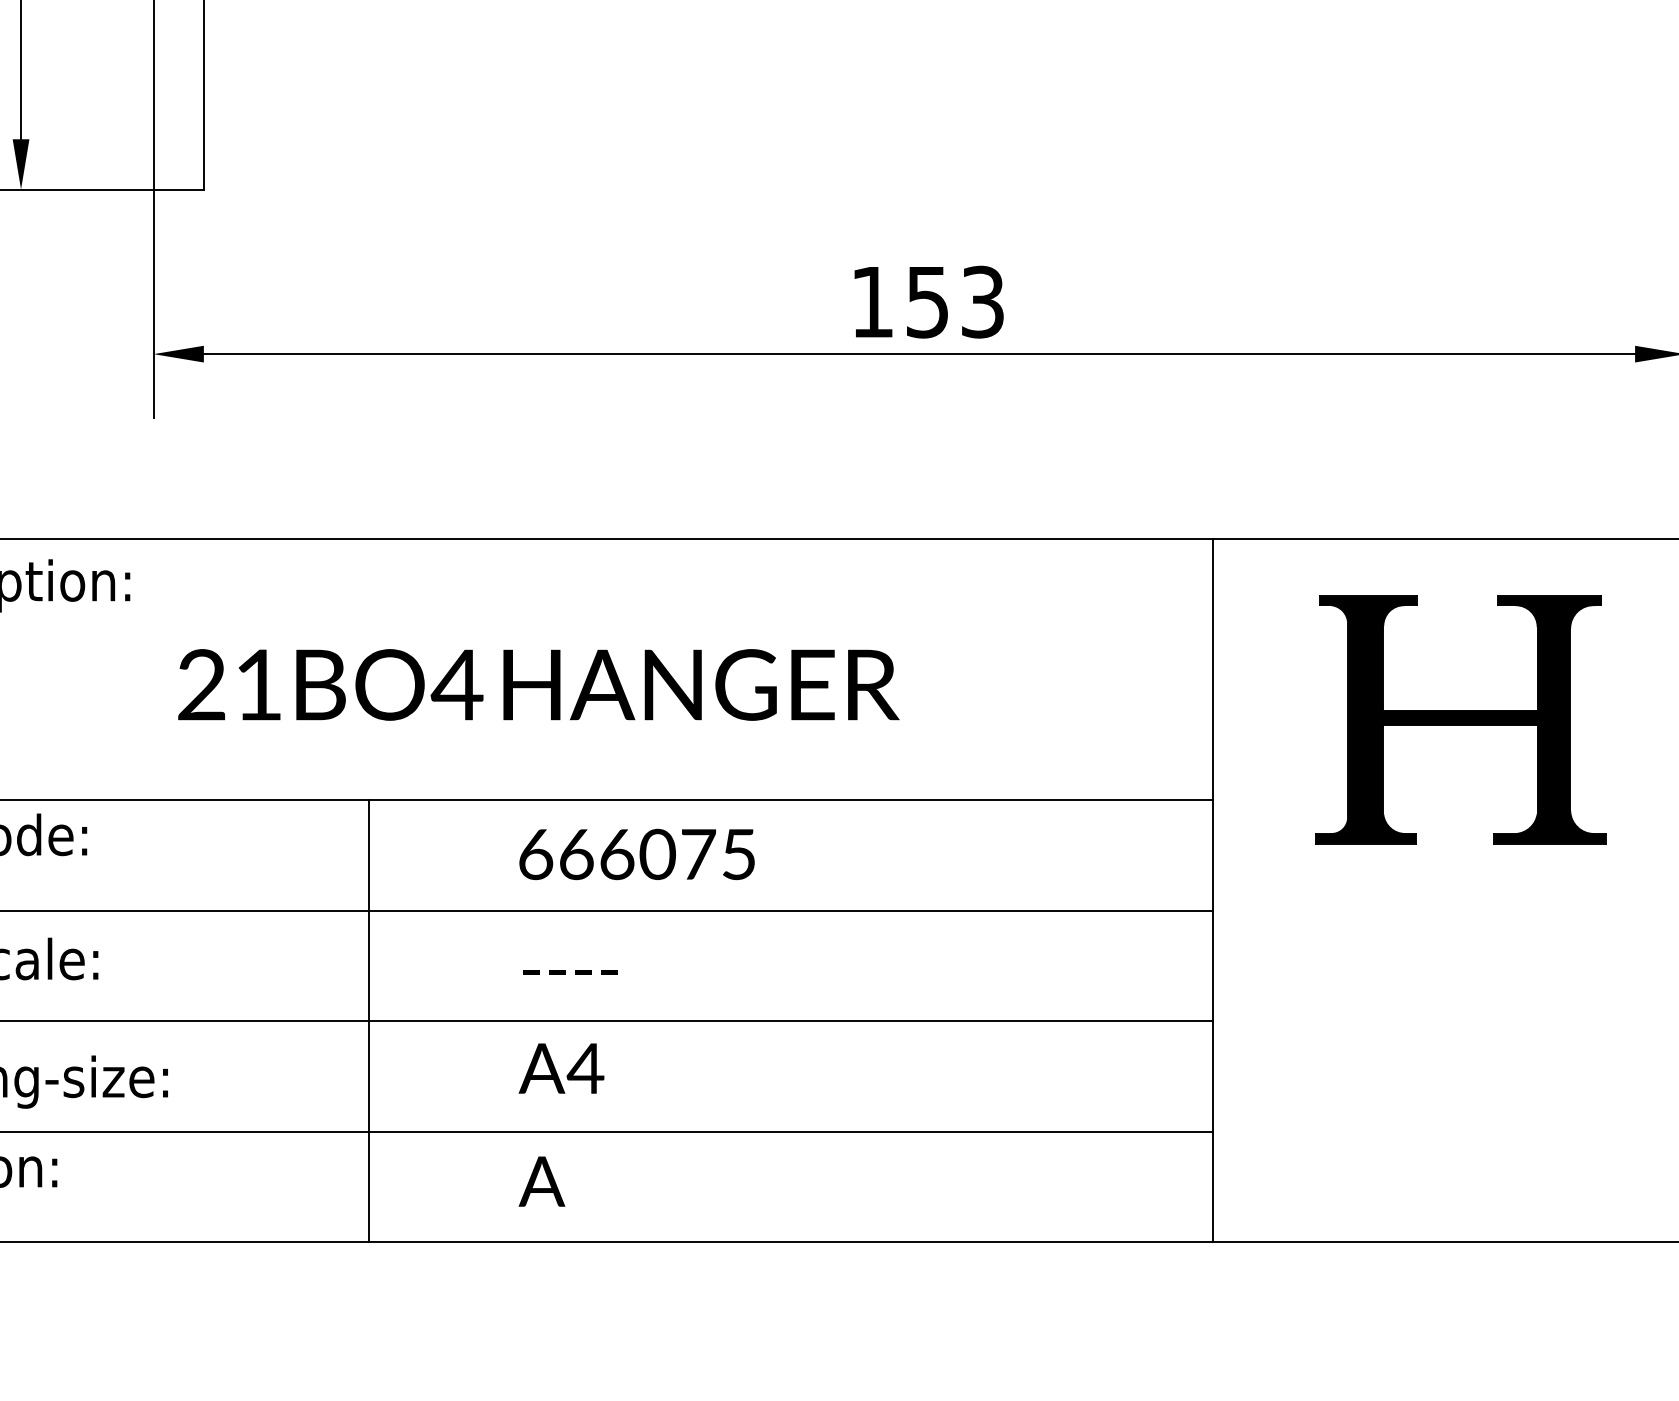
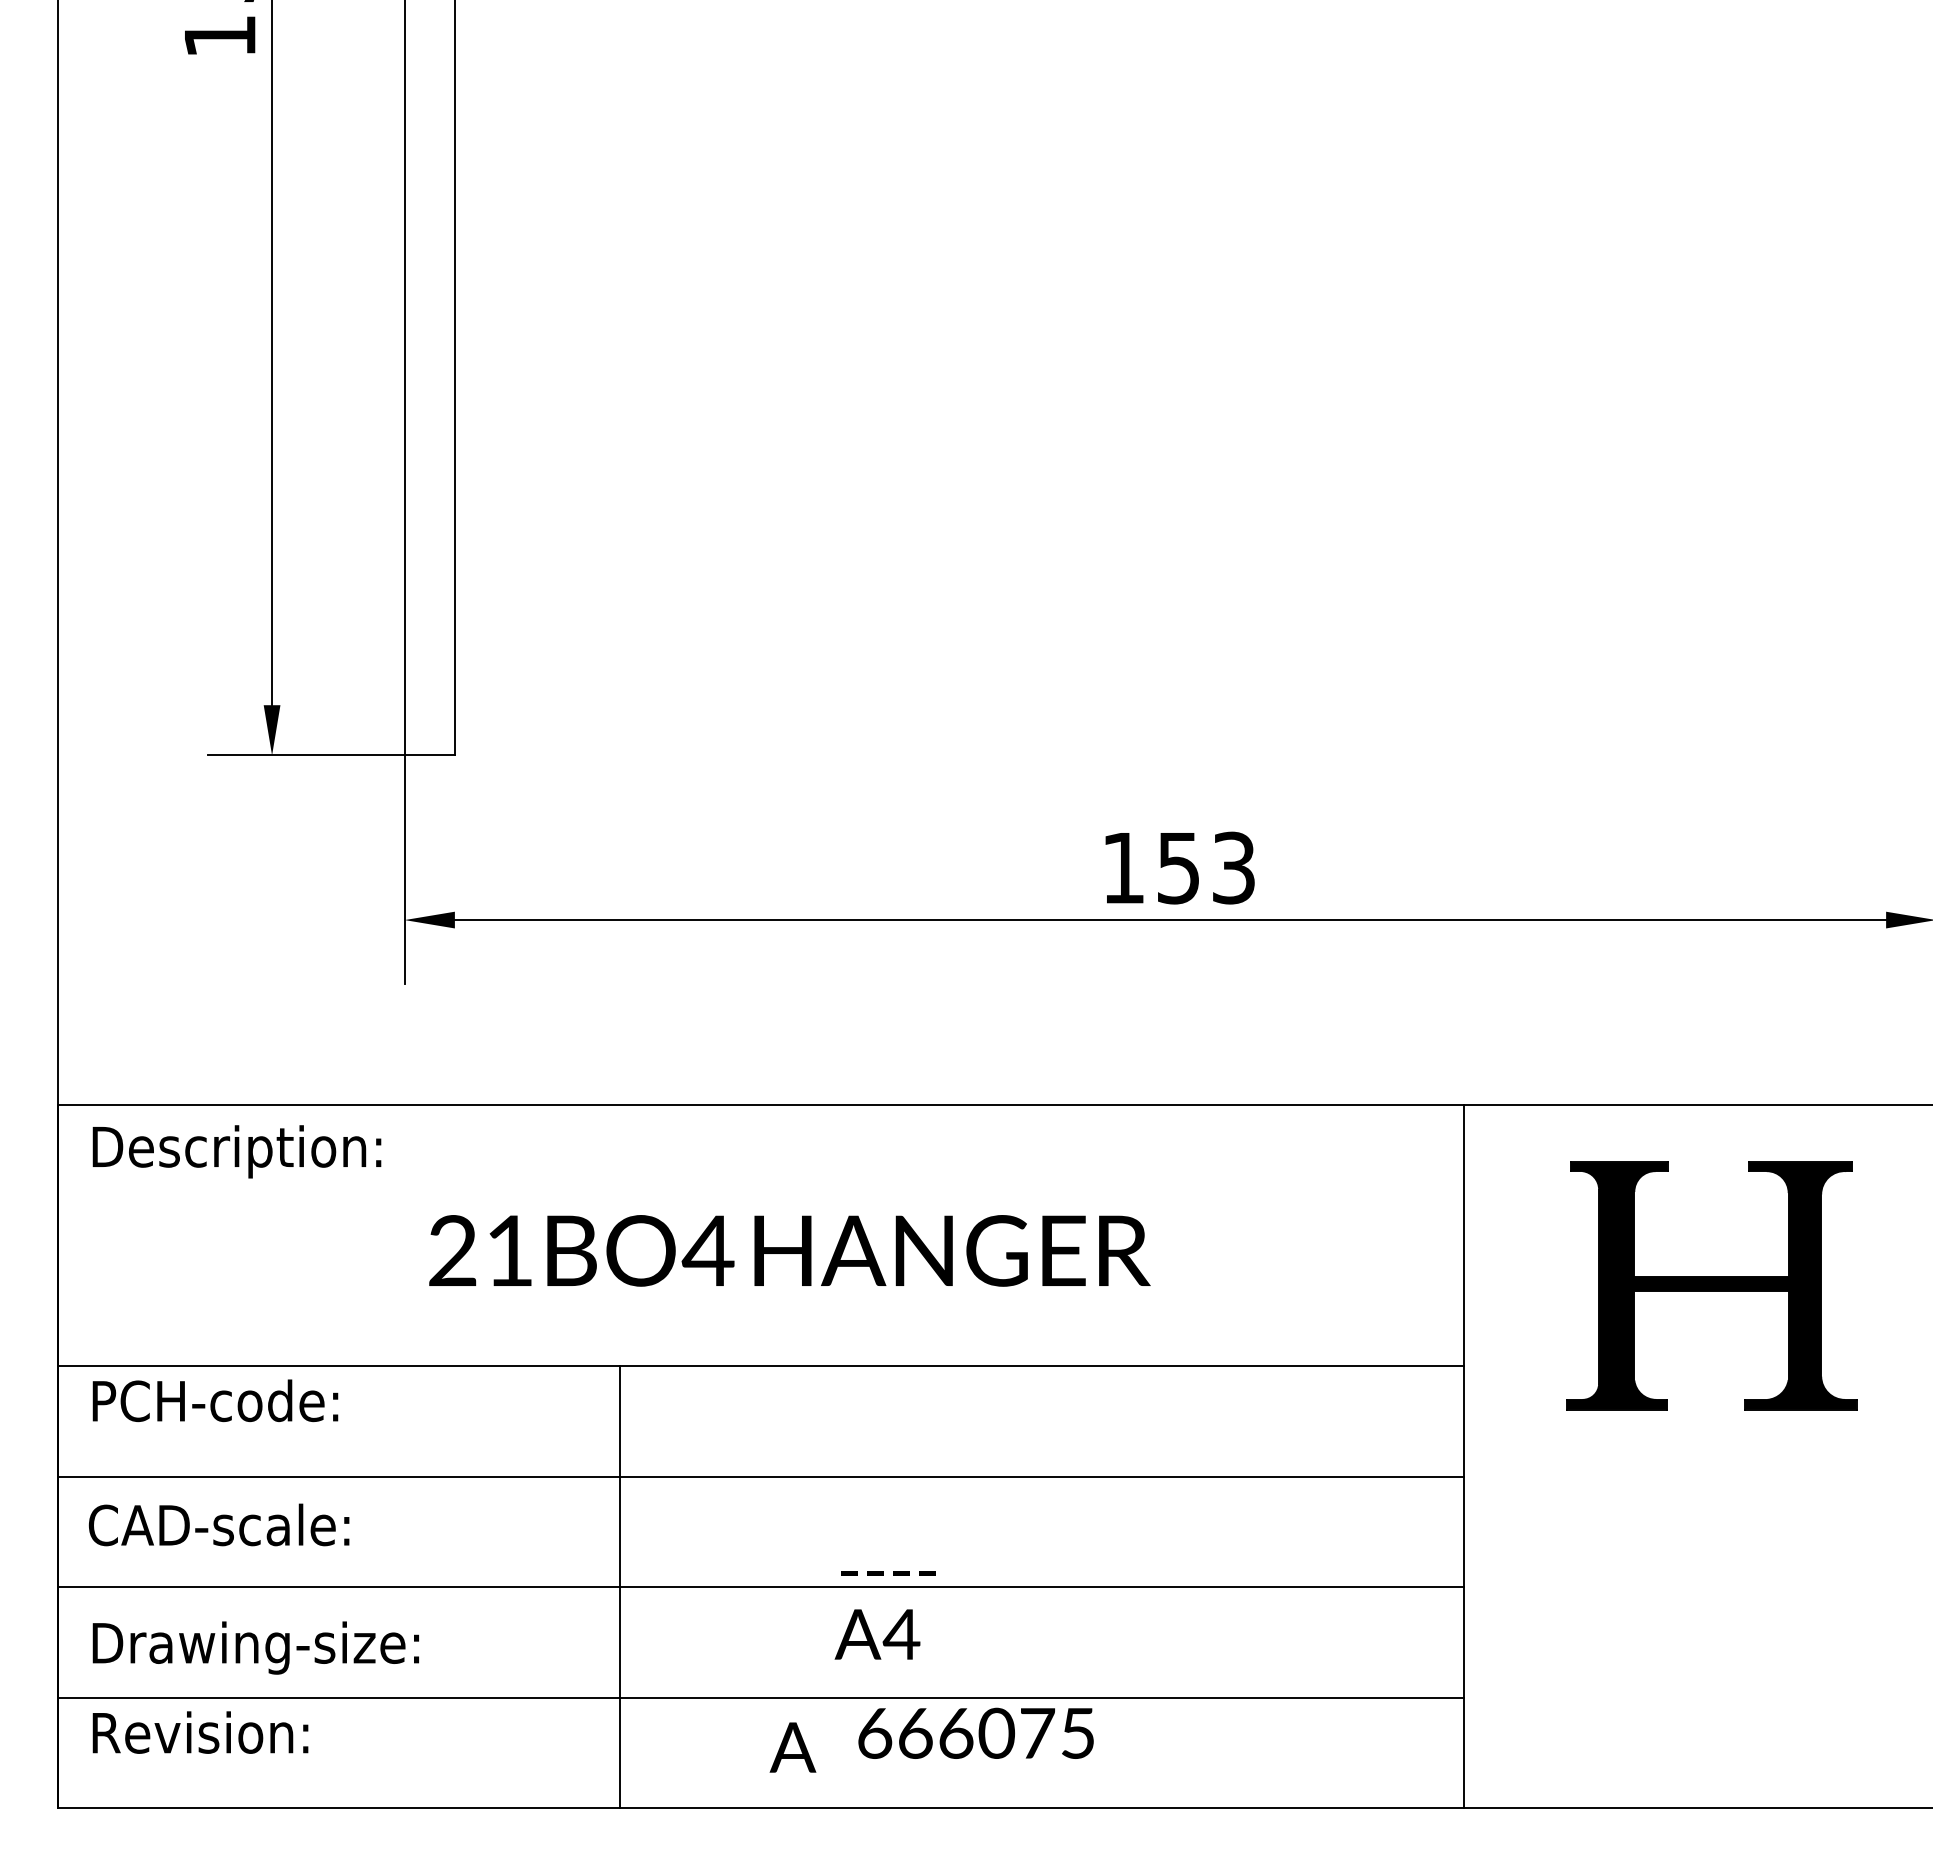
text: (636, 853) -> (975, 1732), moved
text: (570, 972) -> (888, 1573), moved
text: (561, 1068) -> (877, 1634), moved

